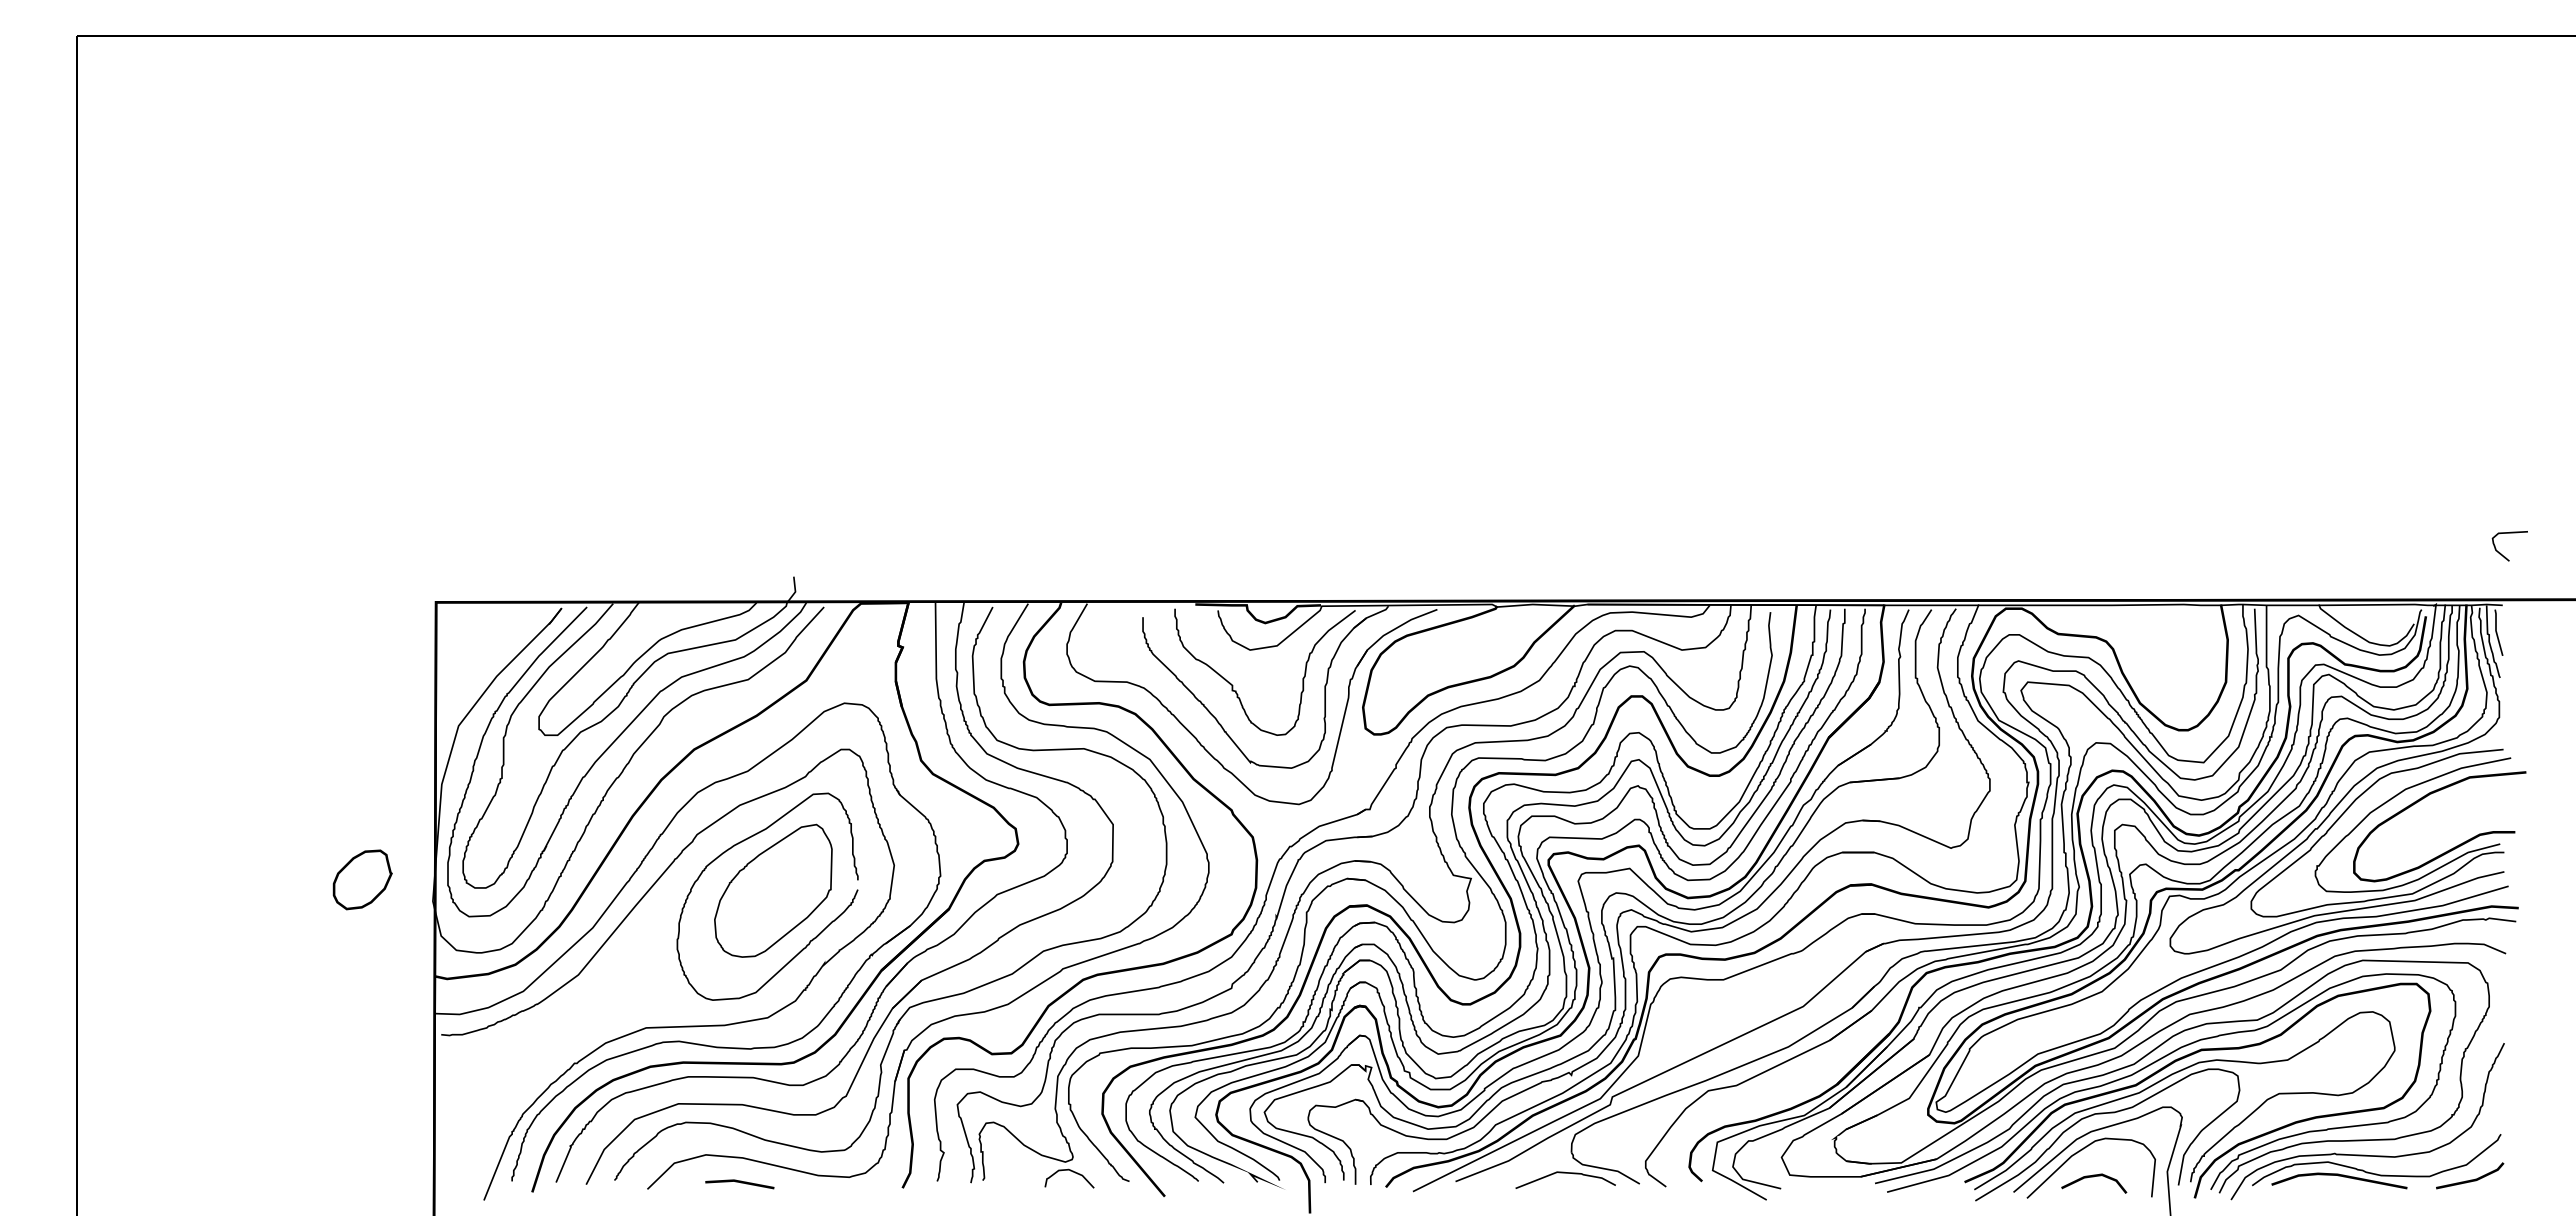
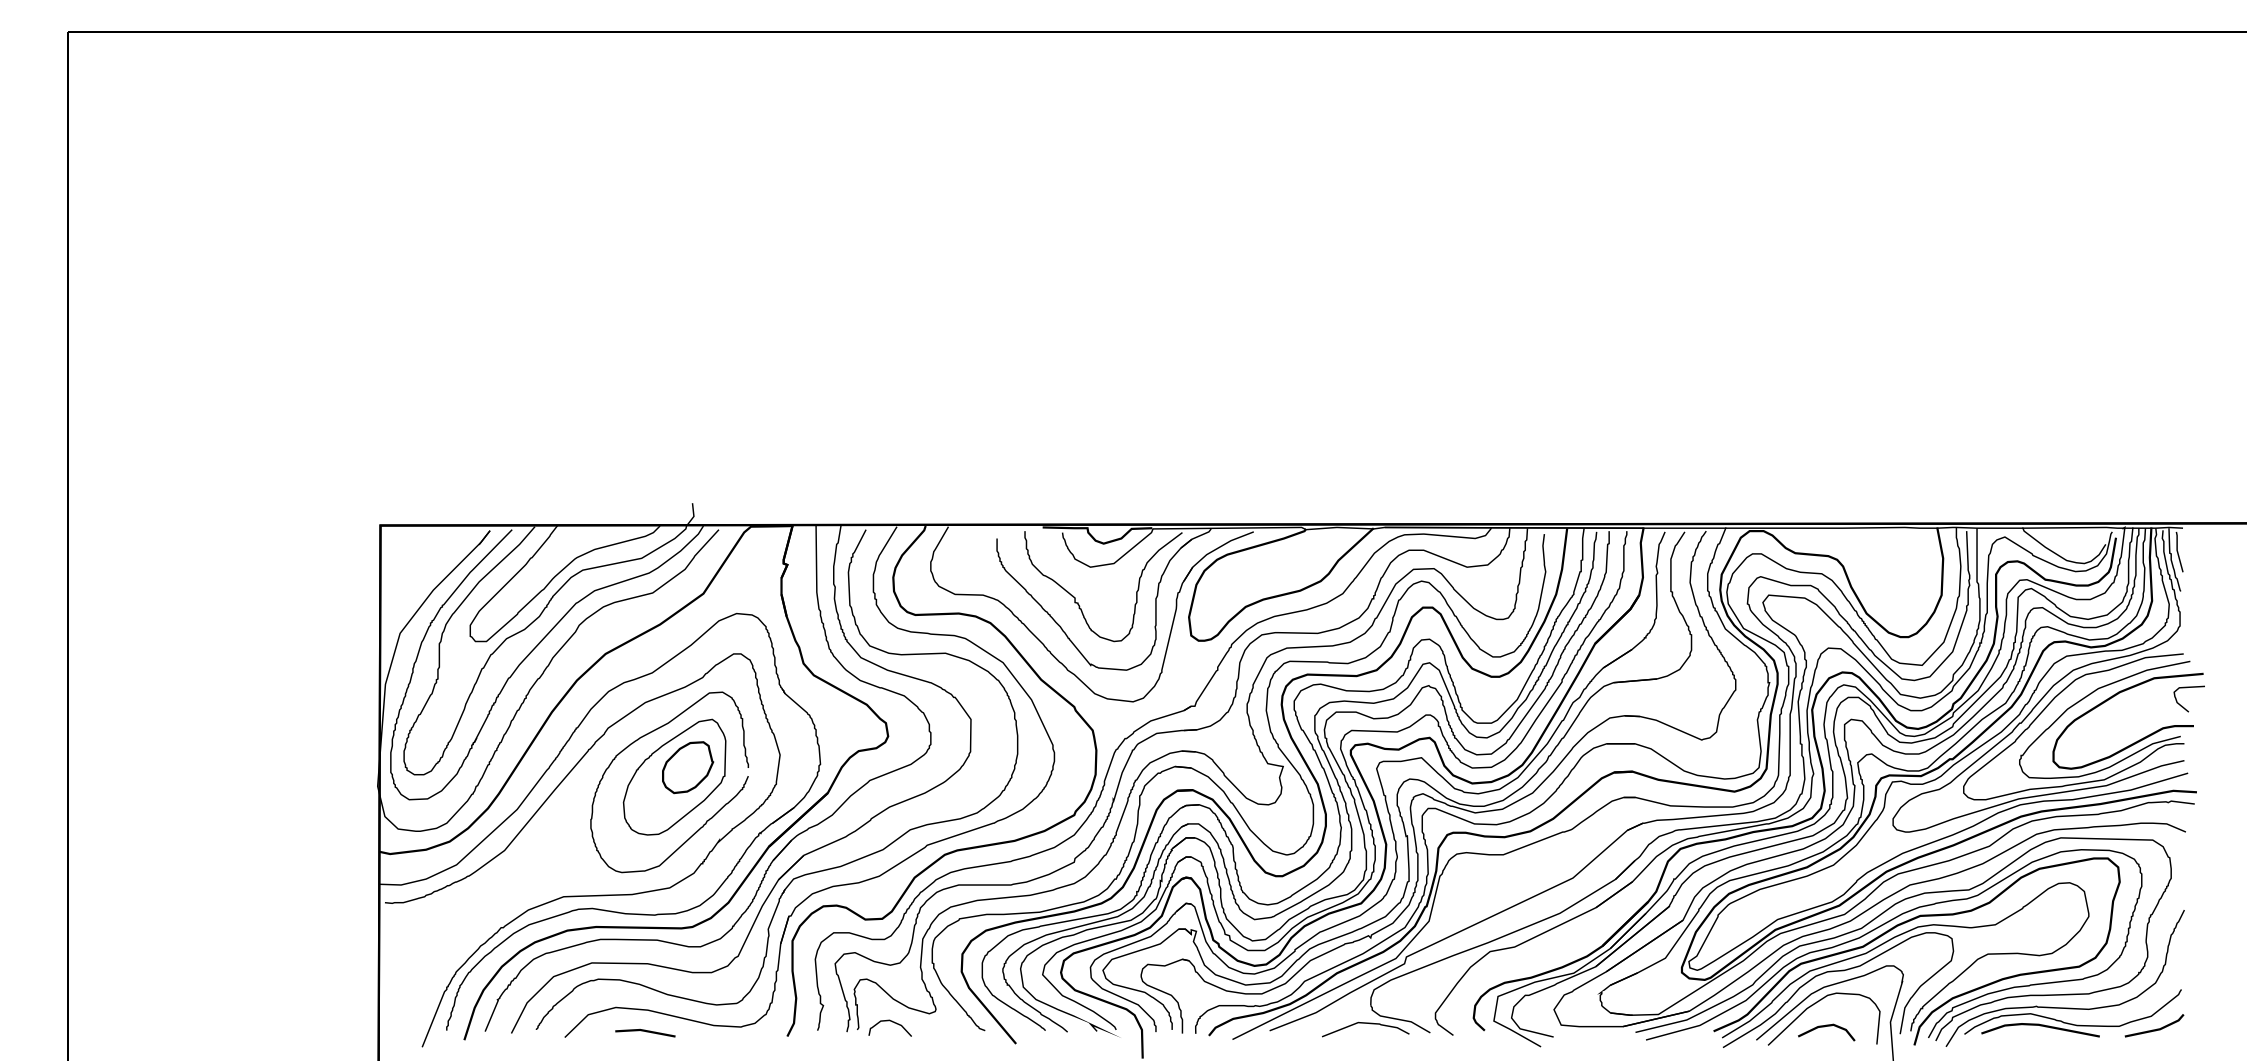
curve: (2501, 553) -> (2181, 705), moved
part: (362, 879) -> (687, 767), moved
curve: (1072, 1172) -> (892, 1022), moved

